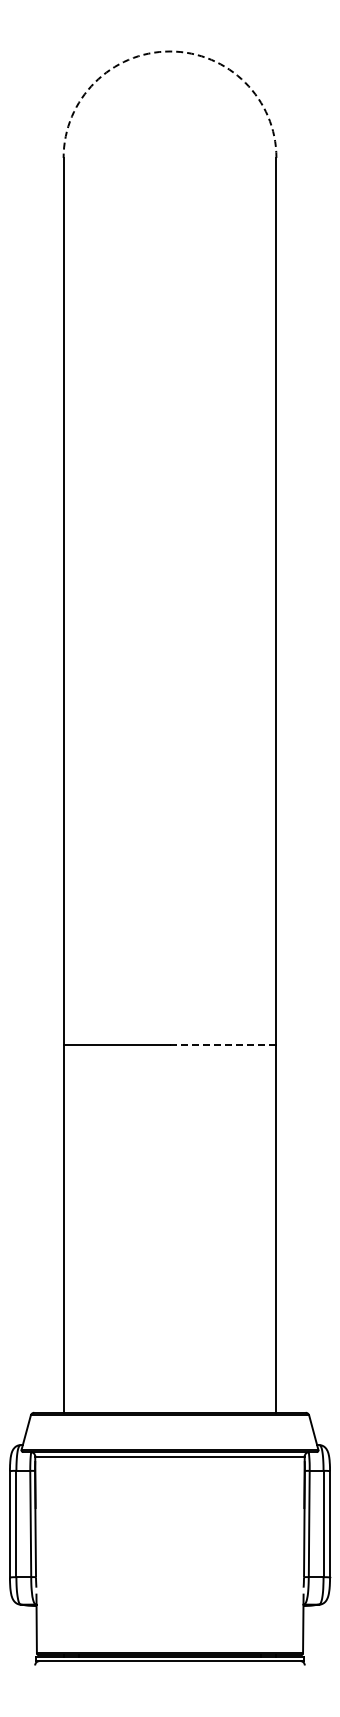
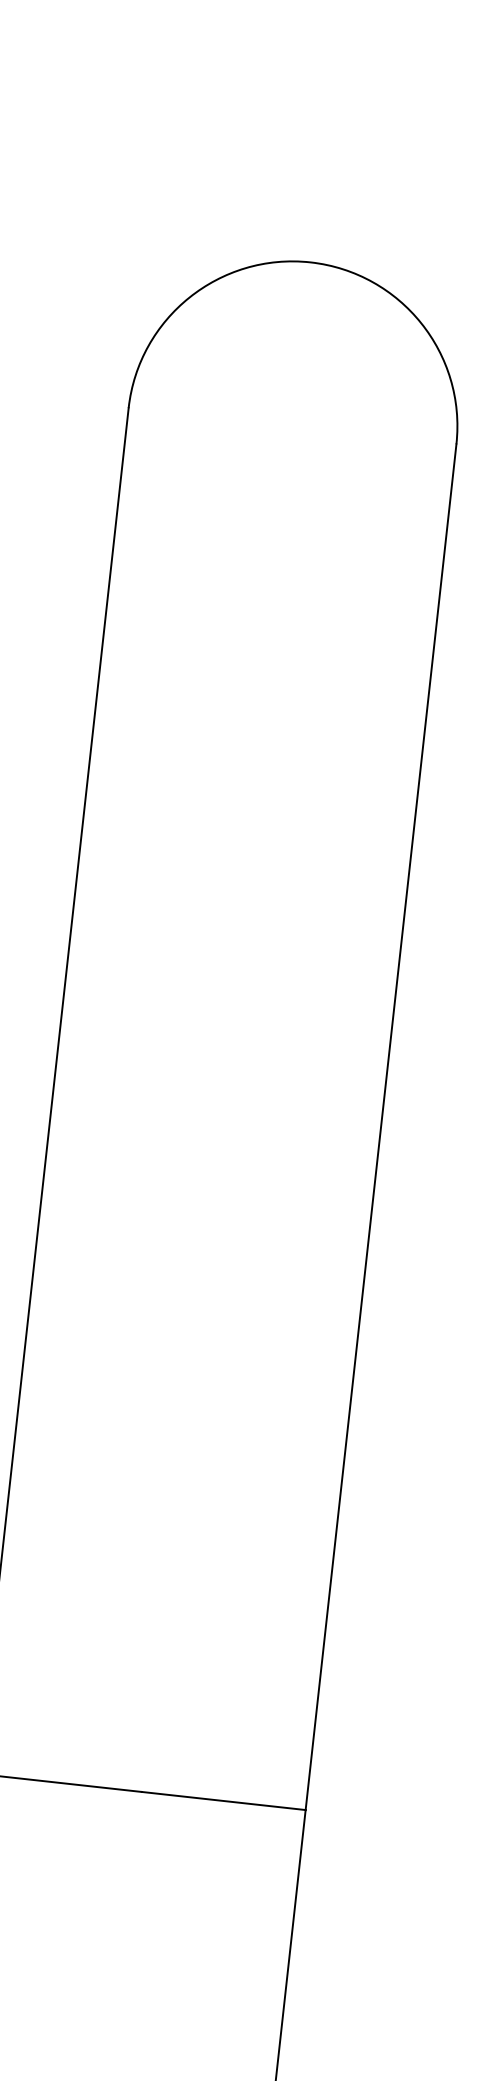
arc: (170, 51) -> (311, 262), dashed -> solid
line: (223, 1044) -> (224, 1800), dashed -> solid

